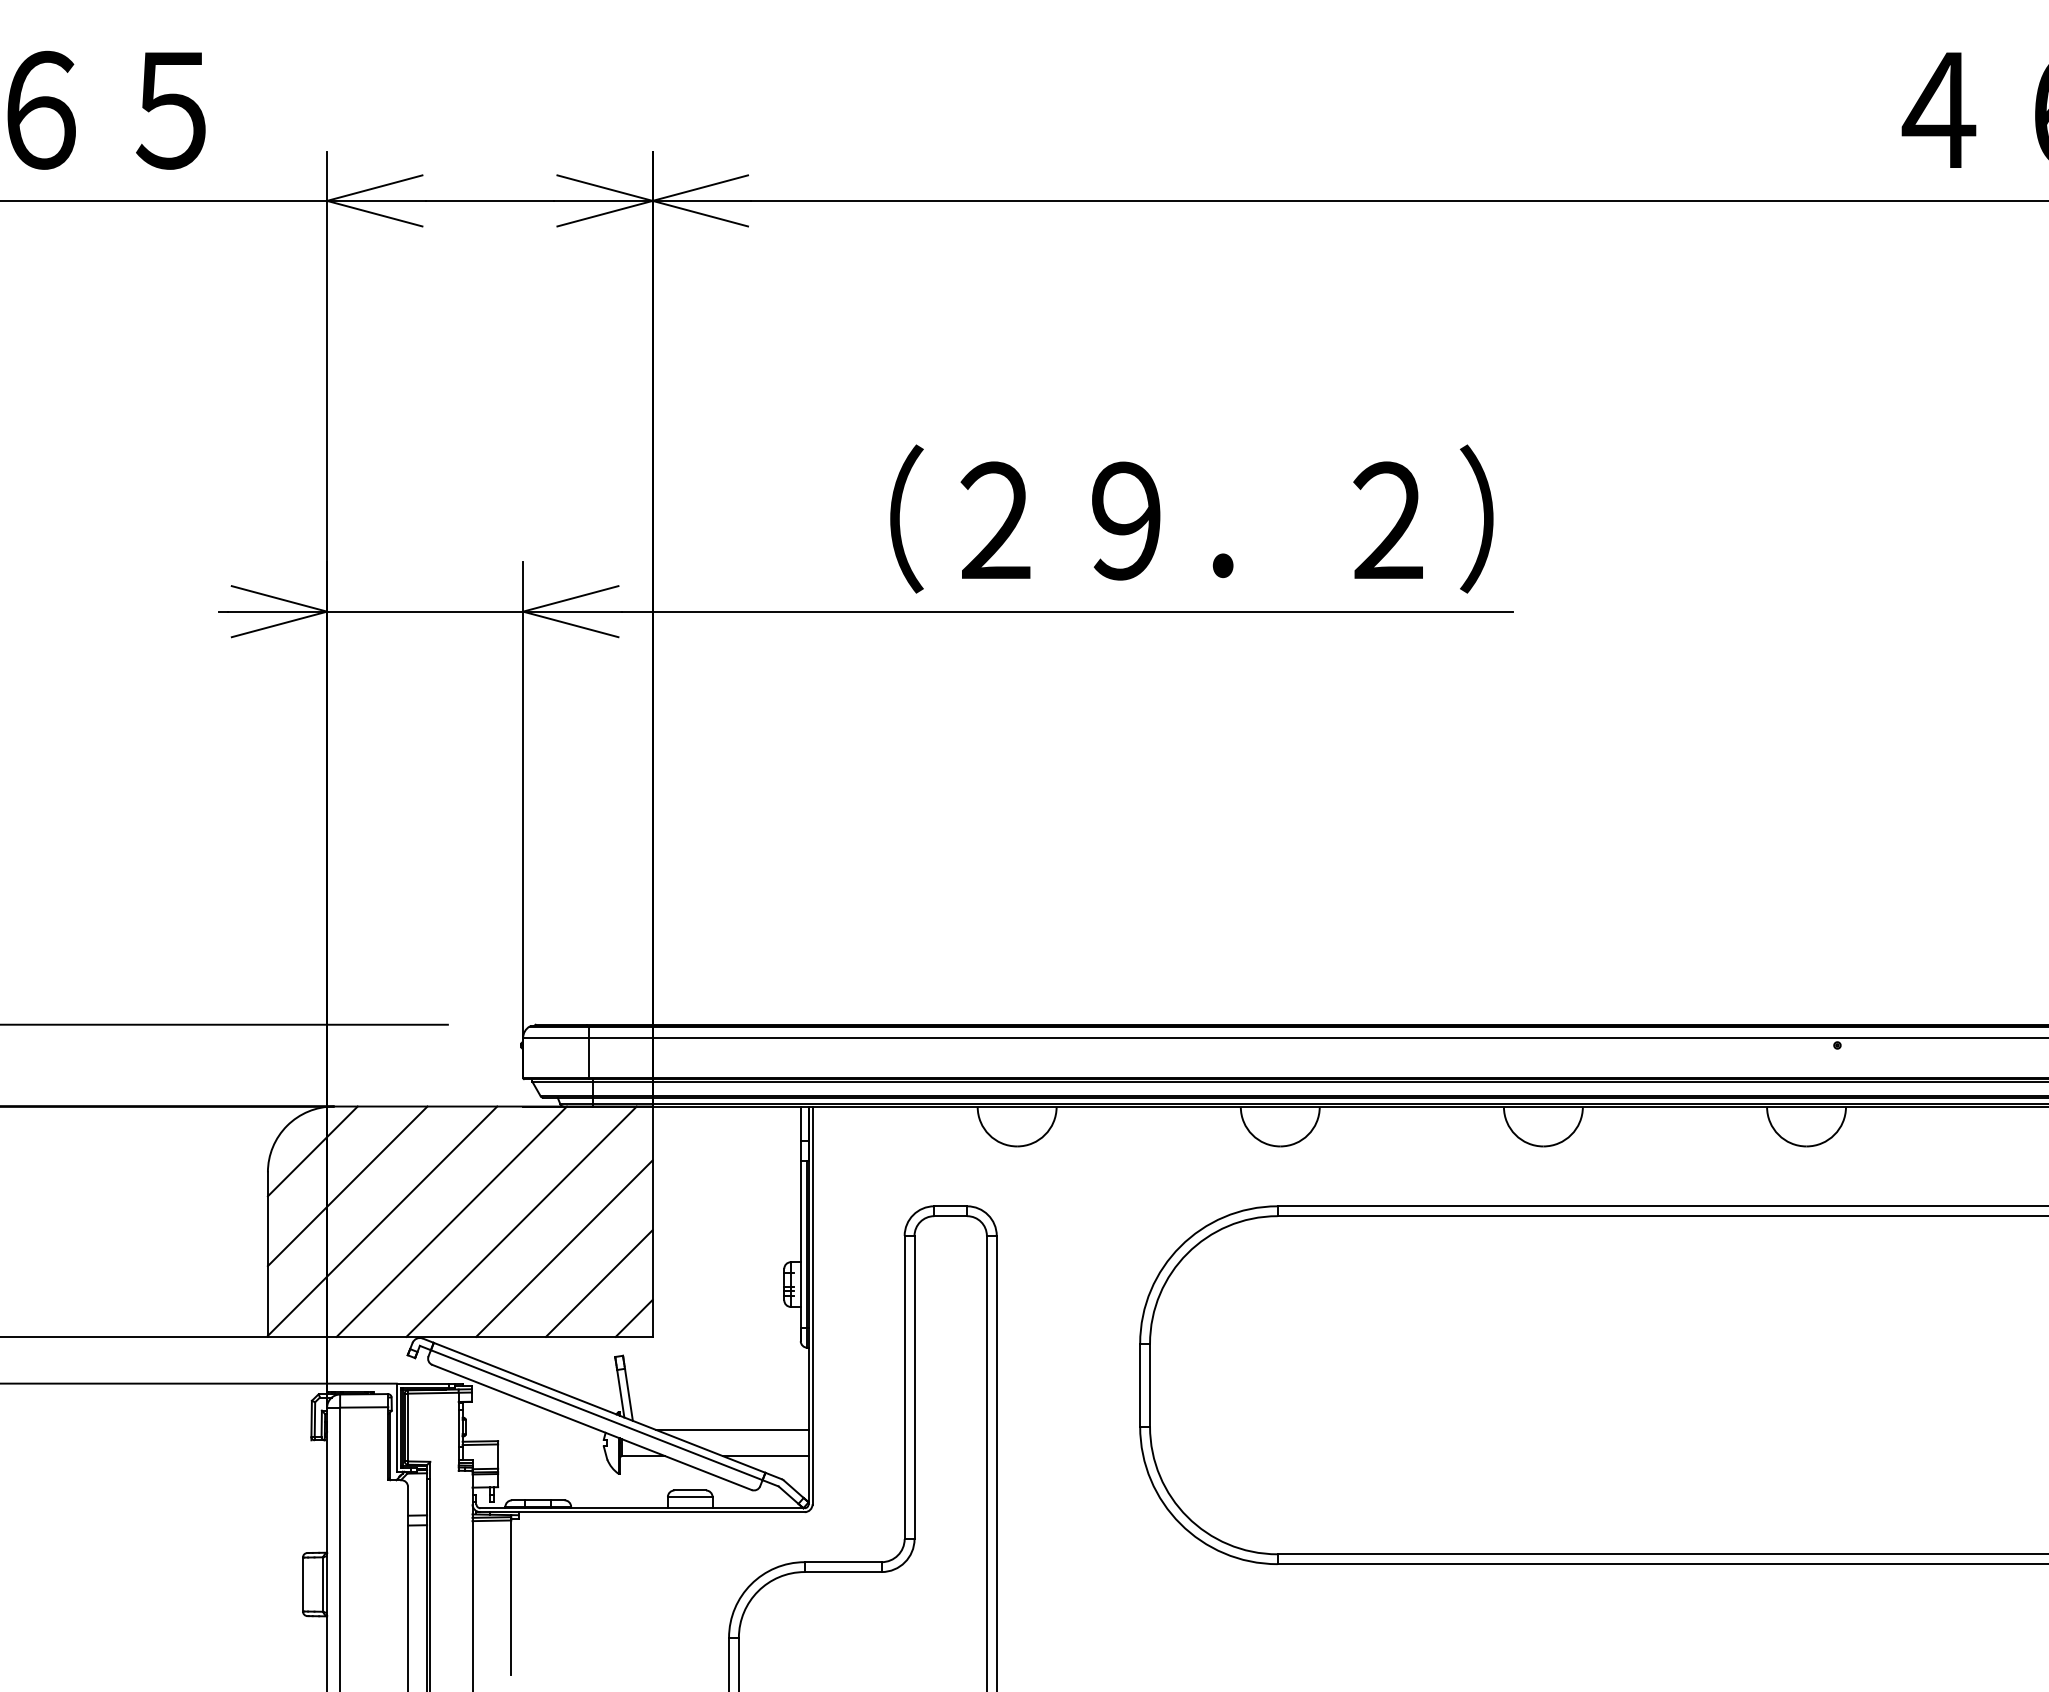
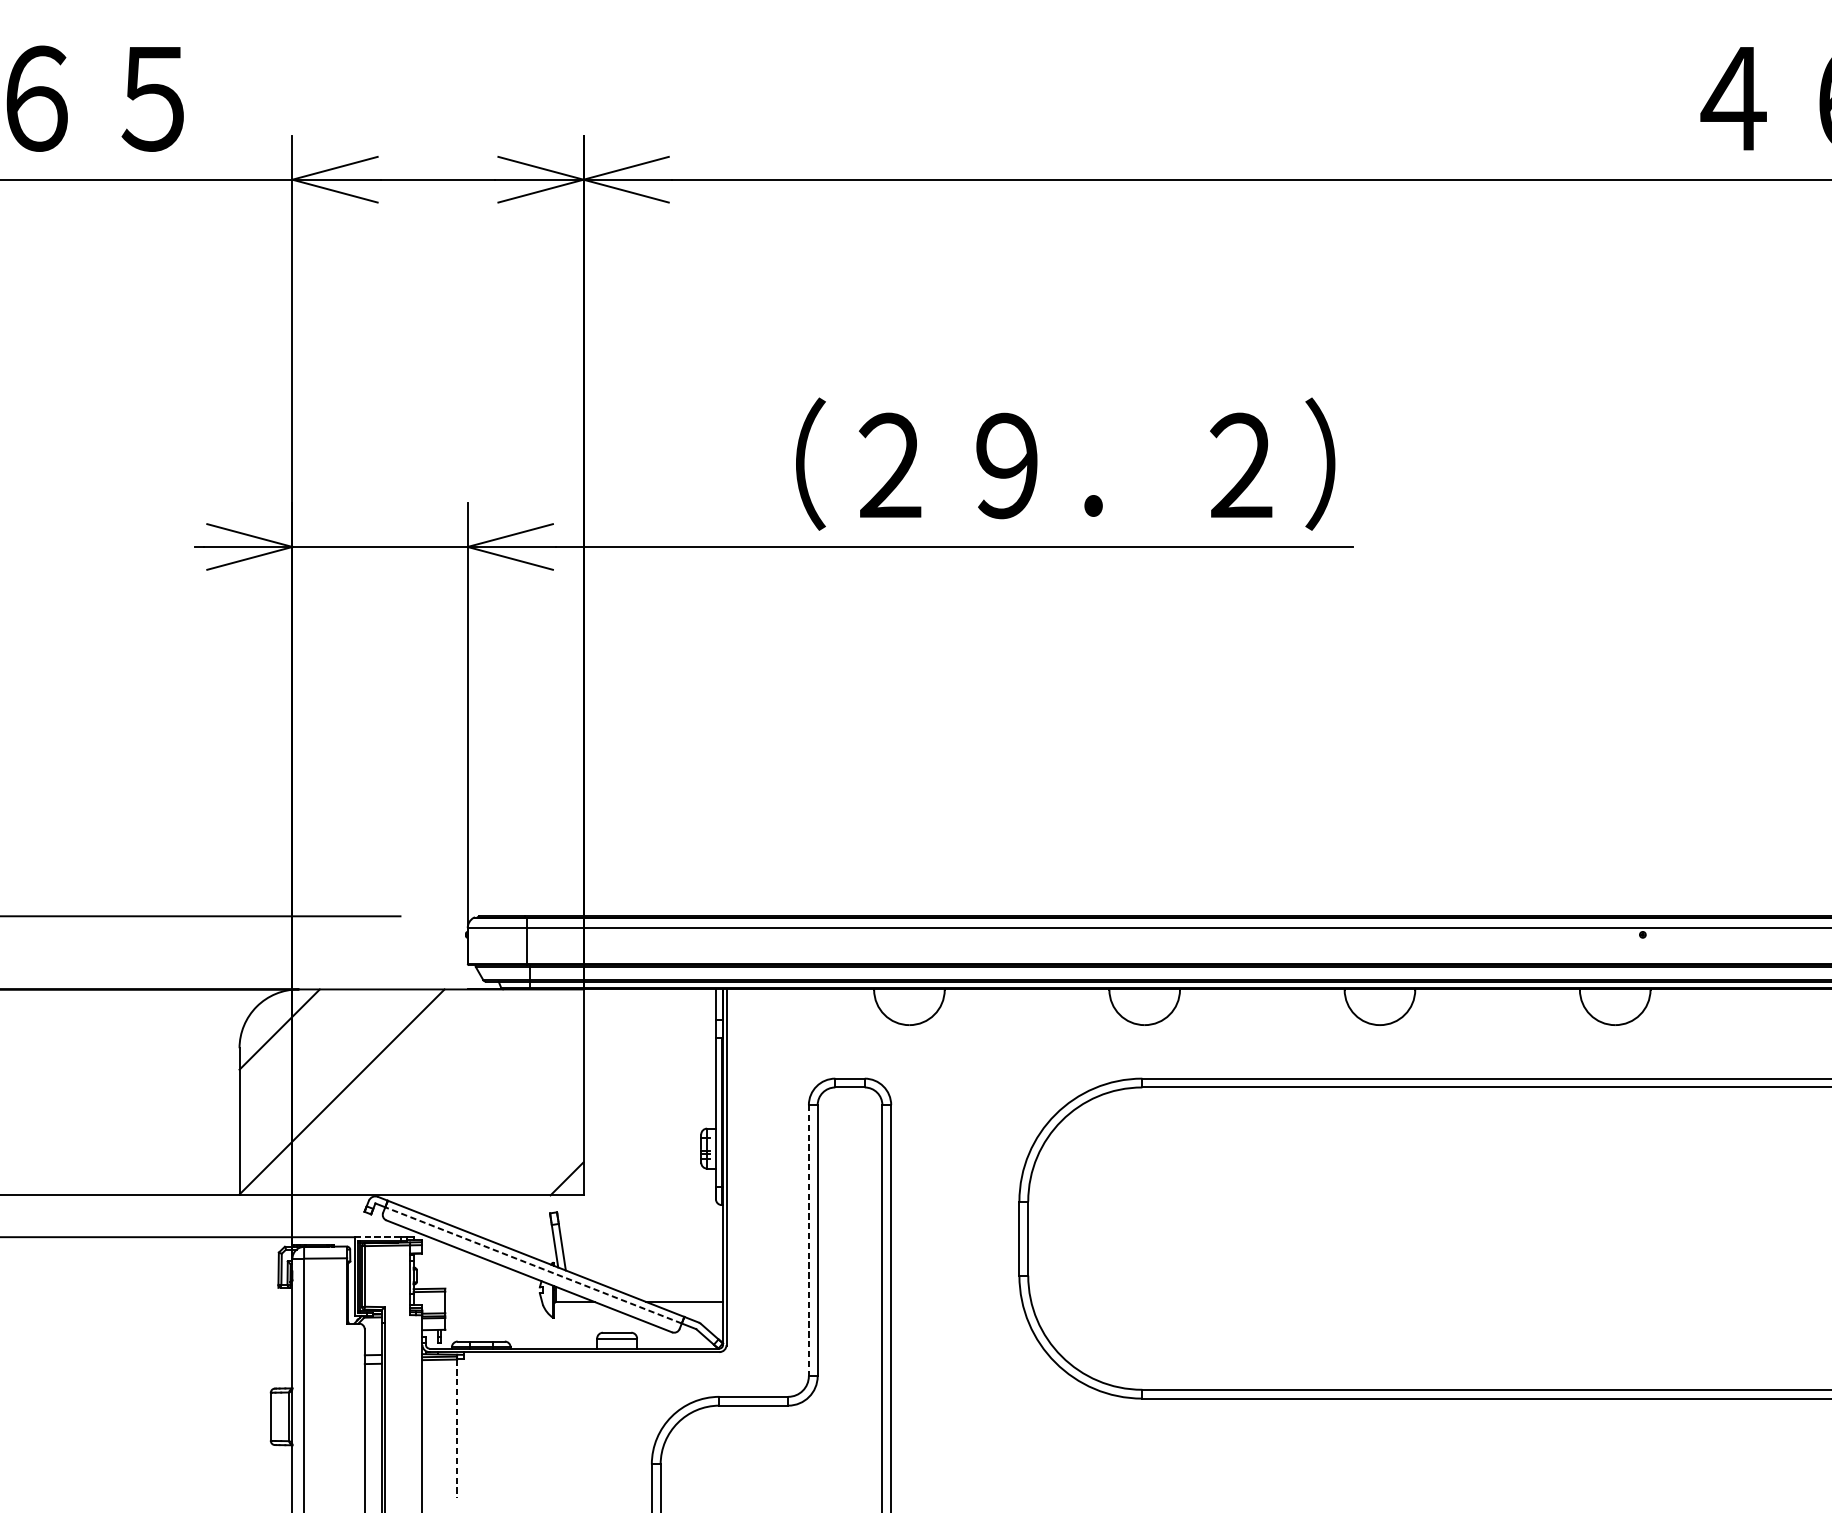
line: (347, 1186) -> (310, 1060), removed
line: (451, 1221) -> (403, 1092), removed
line: (521, 1221) -> (466, 1092), removed
line: (564, 1248) -> (504, 1116), removed
line: (598, 1283) -> (535, 1147), removed
line: (422, 1383) -> (377, 1237), solid -> dashed
line: (904, 1387) -> (808, 1240), solid -> dashed
line: (596, 1415) -> (533, 1265), solid -> dashed
line: (732, 1430) -> (654, 1279), removed
line: (511, 1598) -> (457, 1429), solid -> dashed

